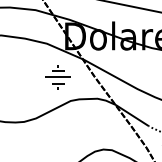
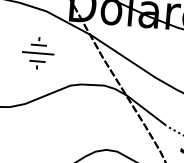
part: (57, 77) -> (37, 53), moved

